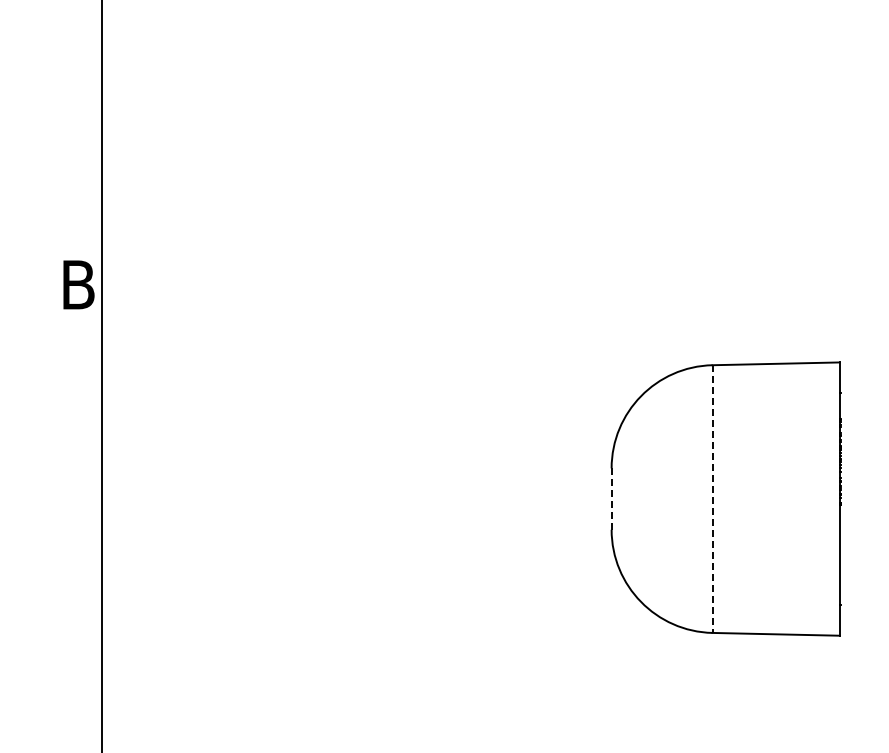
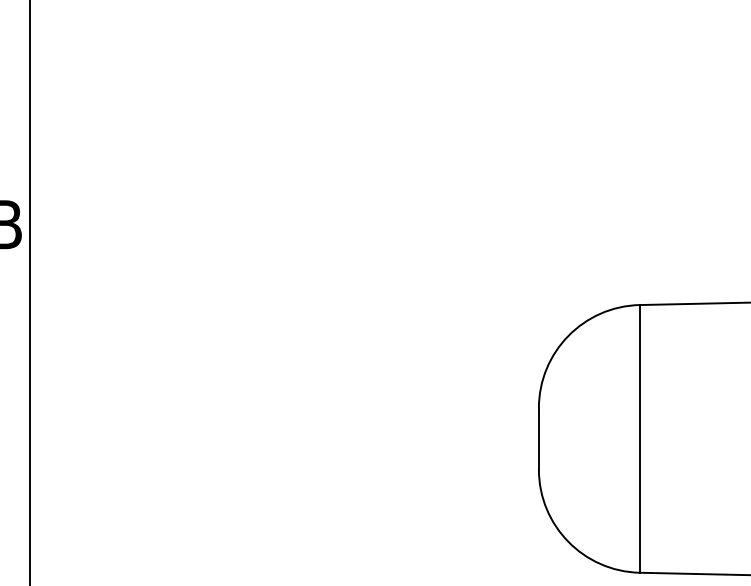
line: (611, 499) -> (538, 439), dashed -> solid
line: (712, 499) -> (639, 439), dashed -> solid

